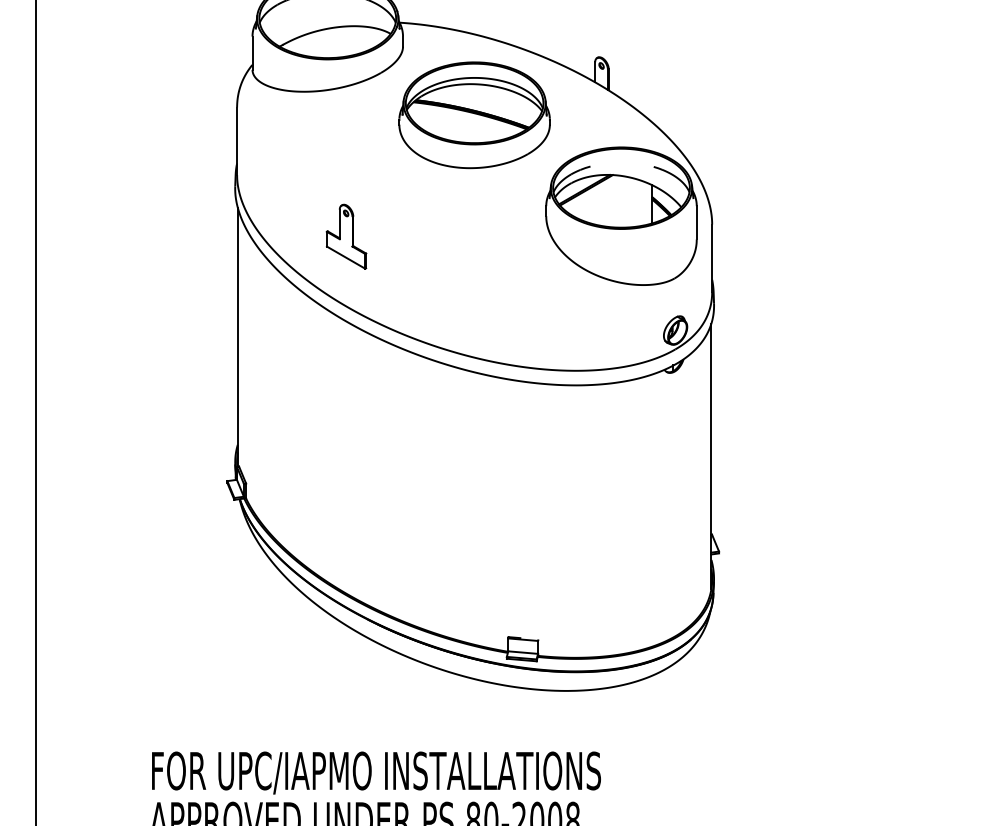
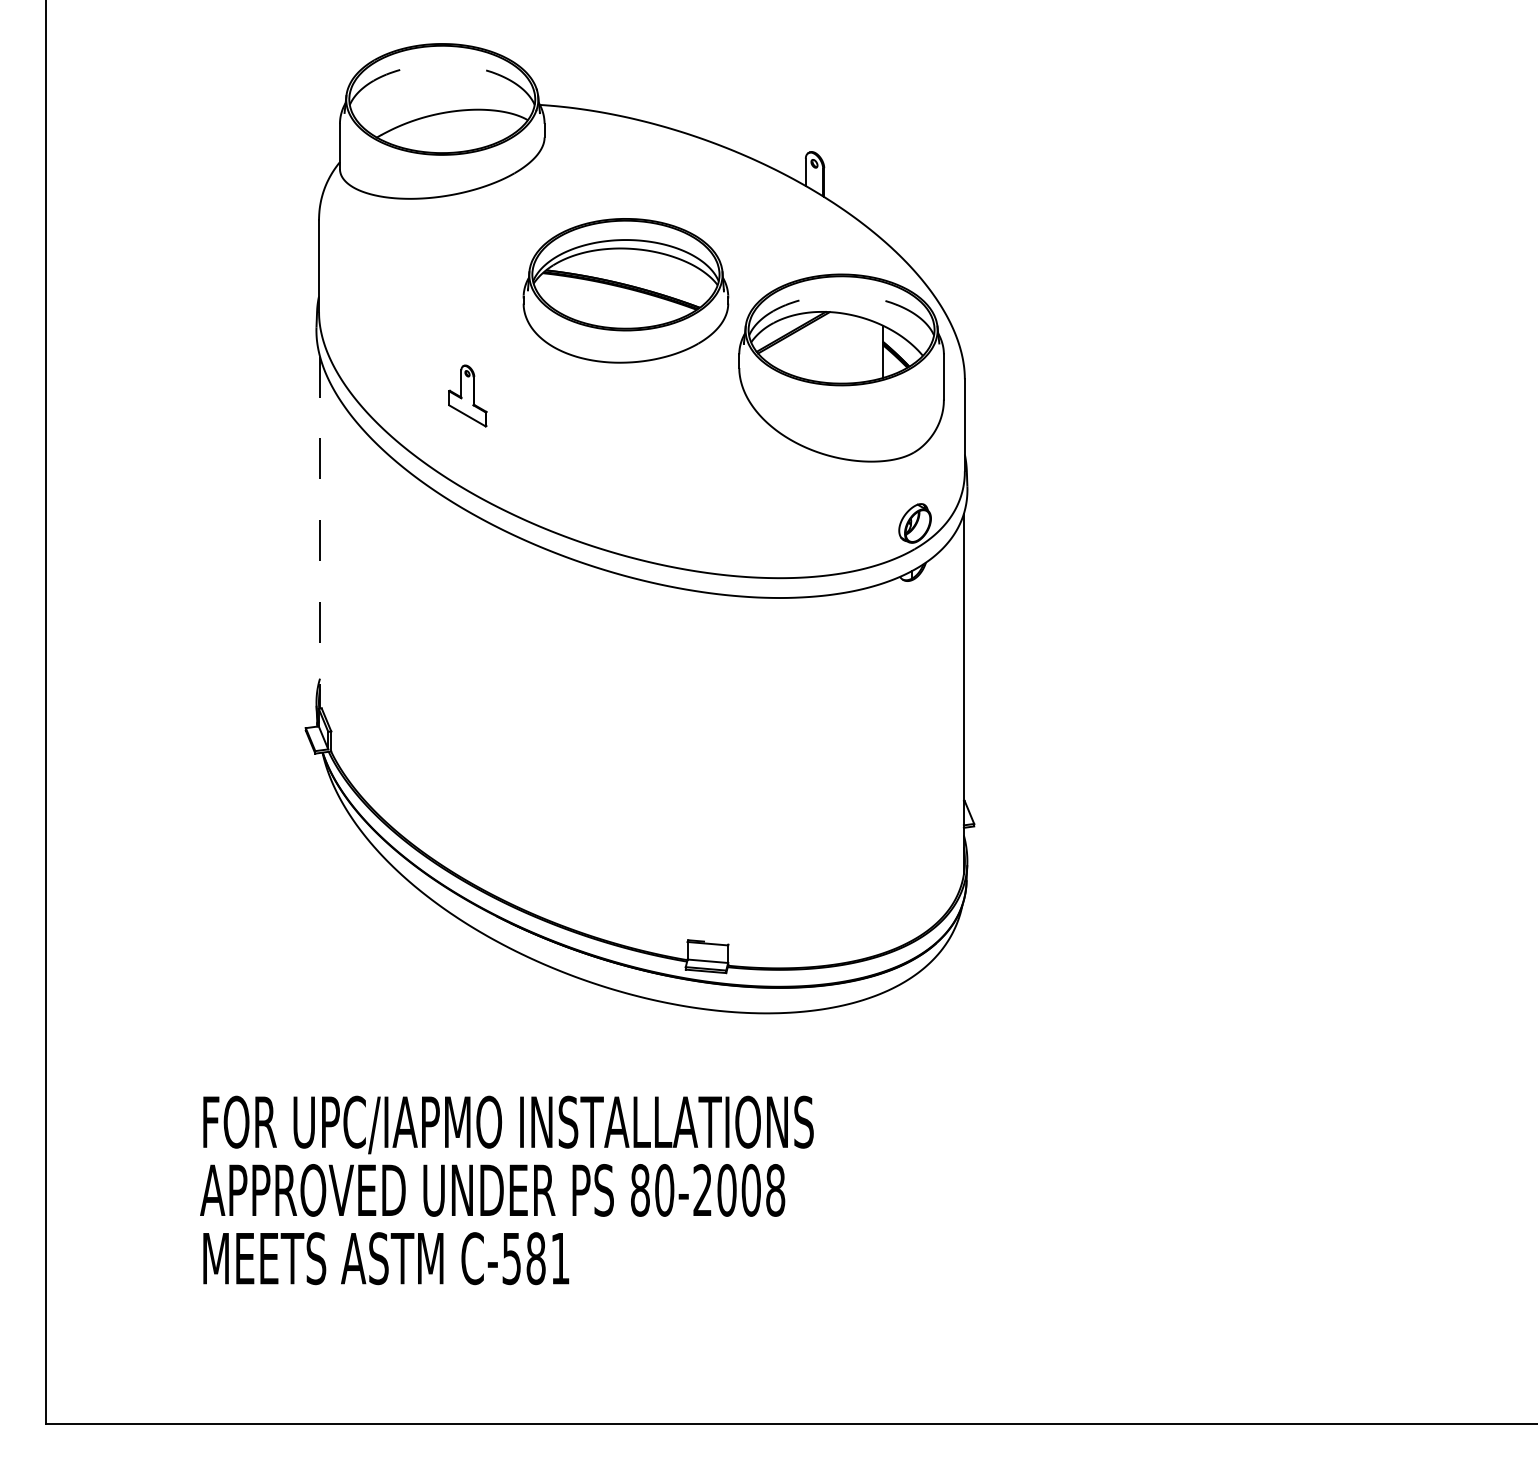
part: (474, 115) -> (625, 290), moved
part: (346, 236) -> (467, 395), size x0.7
line: (238, 337) -> (320, 533), solid -> dashed

